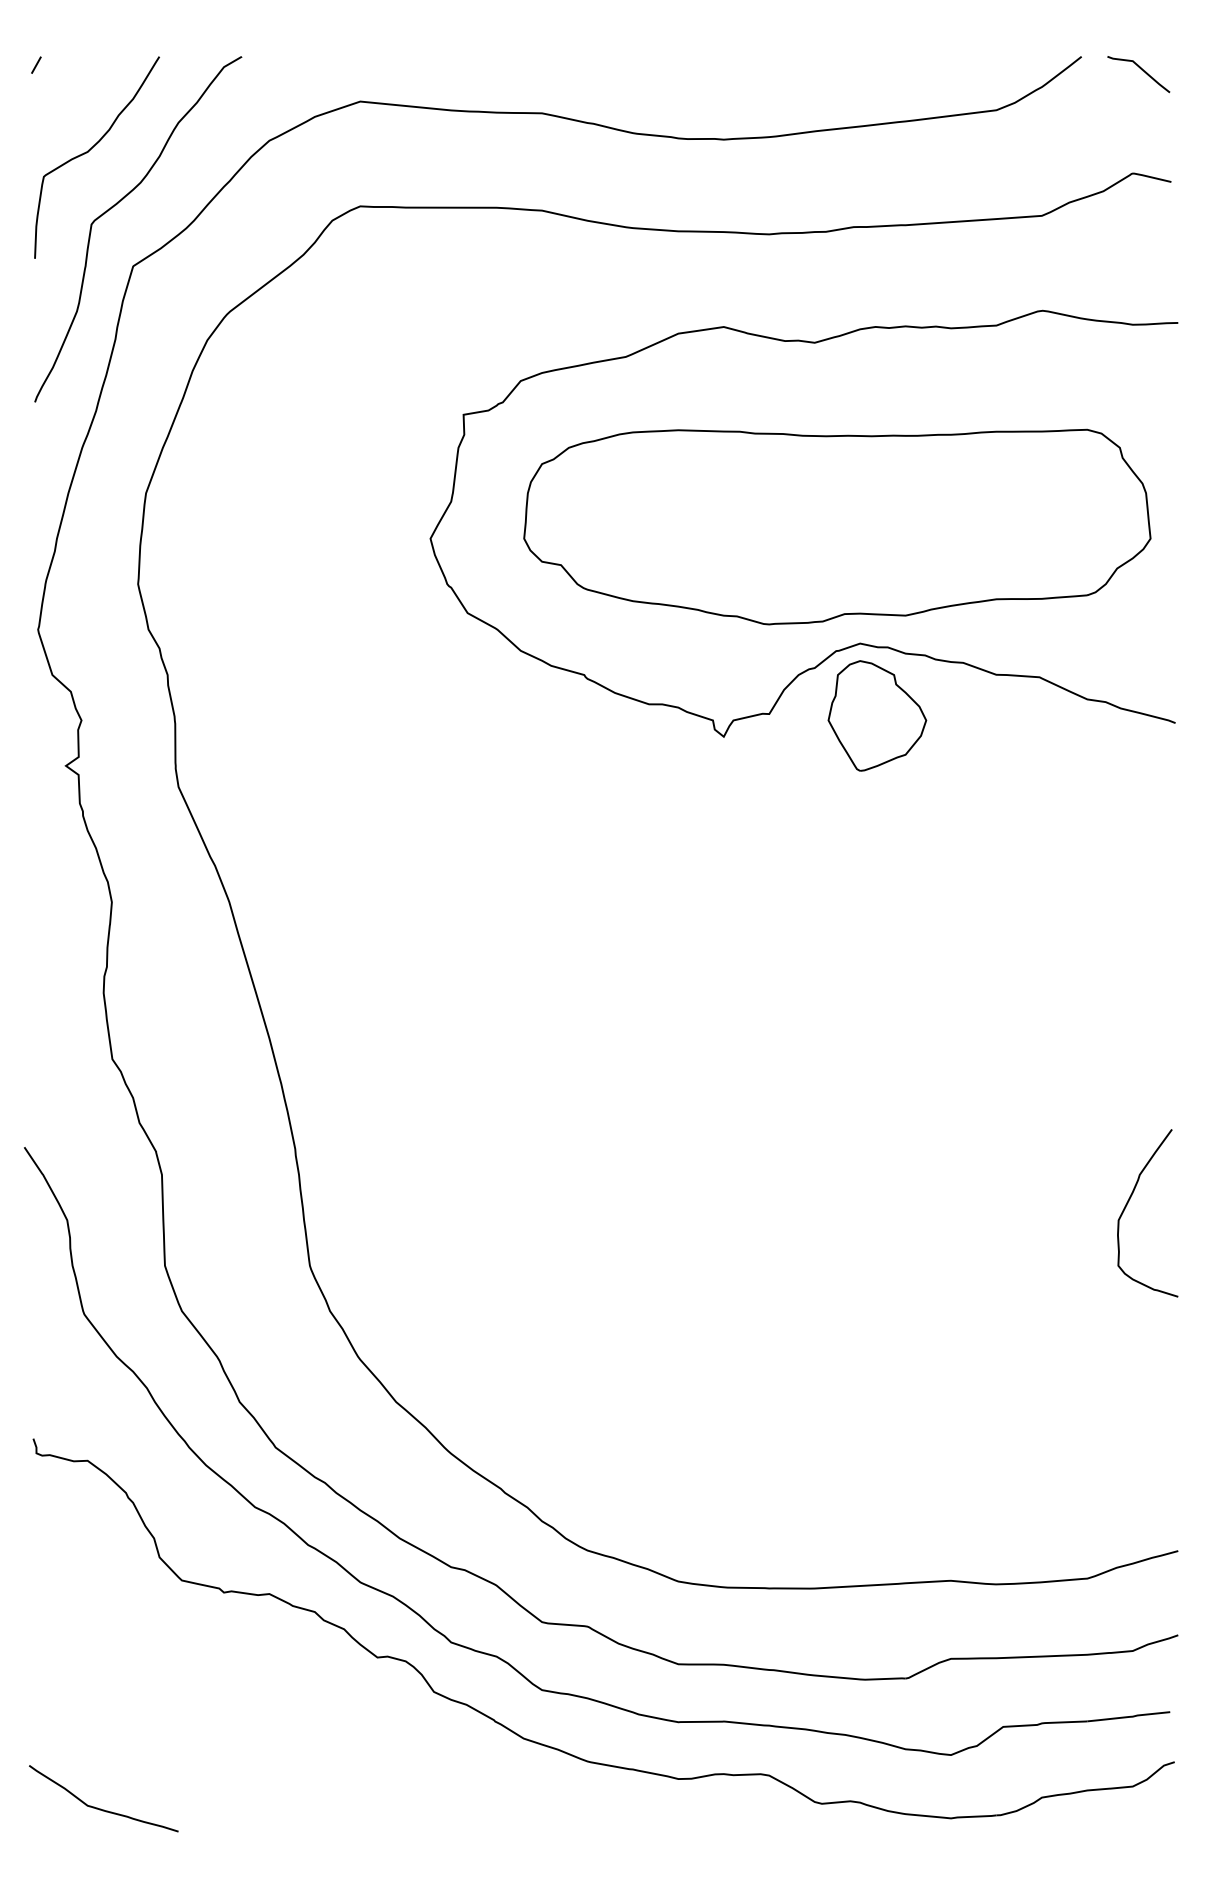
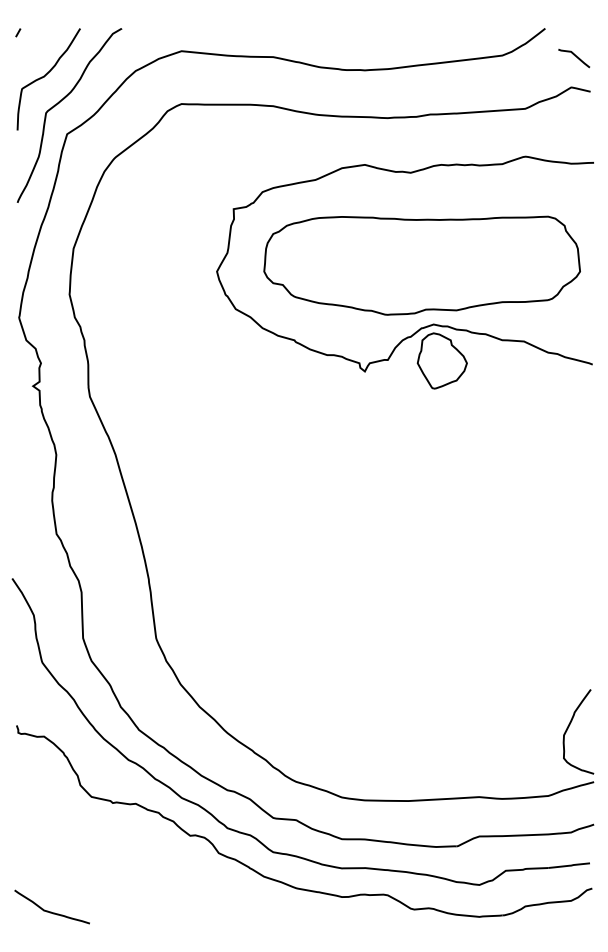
curve: (1141, 70) -> (575, 56), moved
curve: (1129, 1202) -> (569, 726), moved

